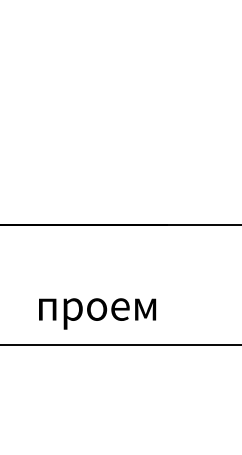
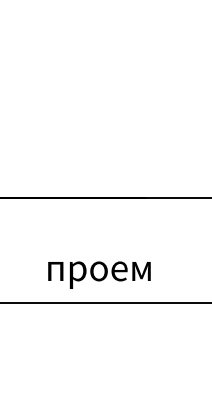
text: (97, 313) -> (99, 274), moved

